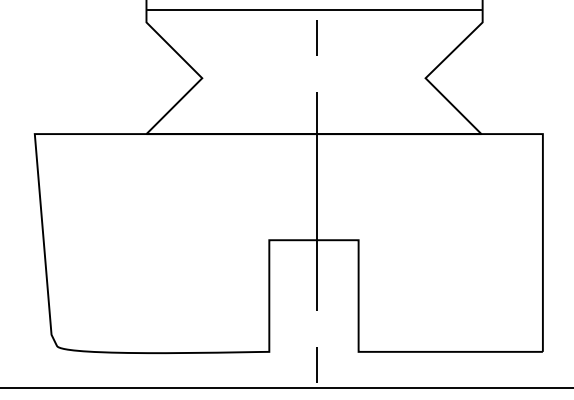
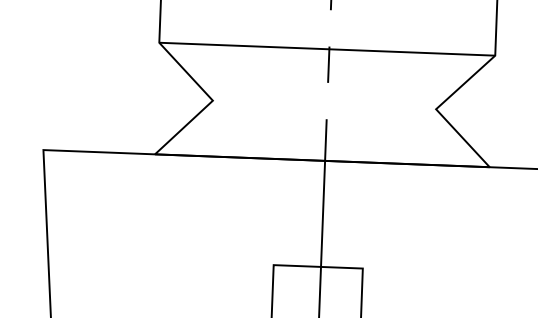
line: (314, 10) -> (327, 49), moved

